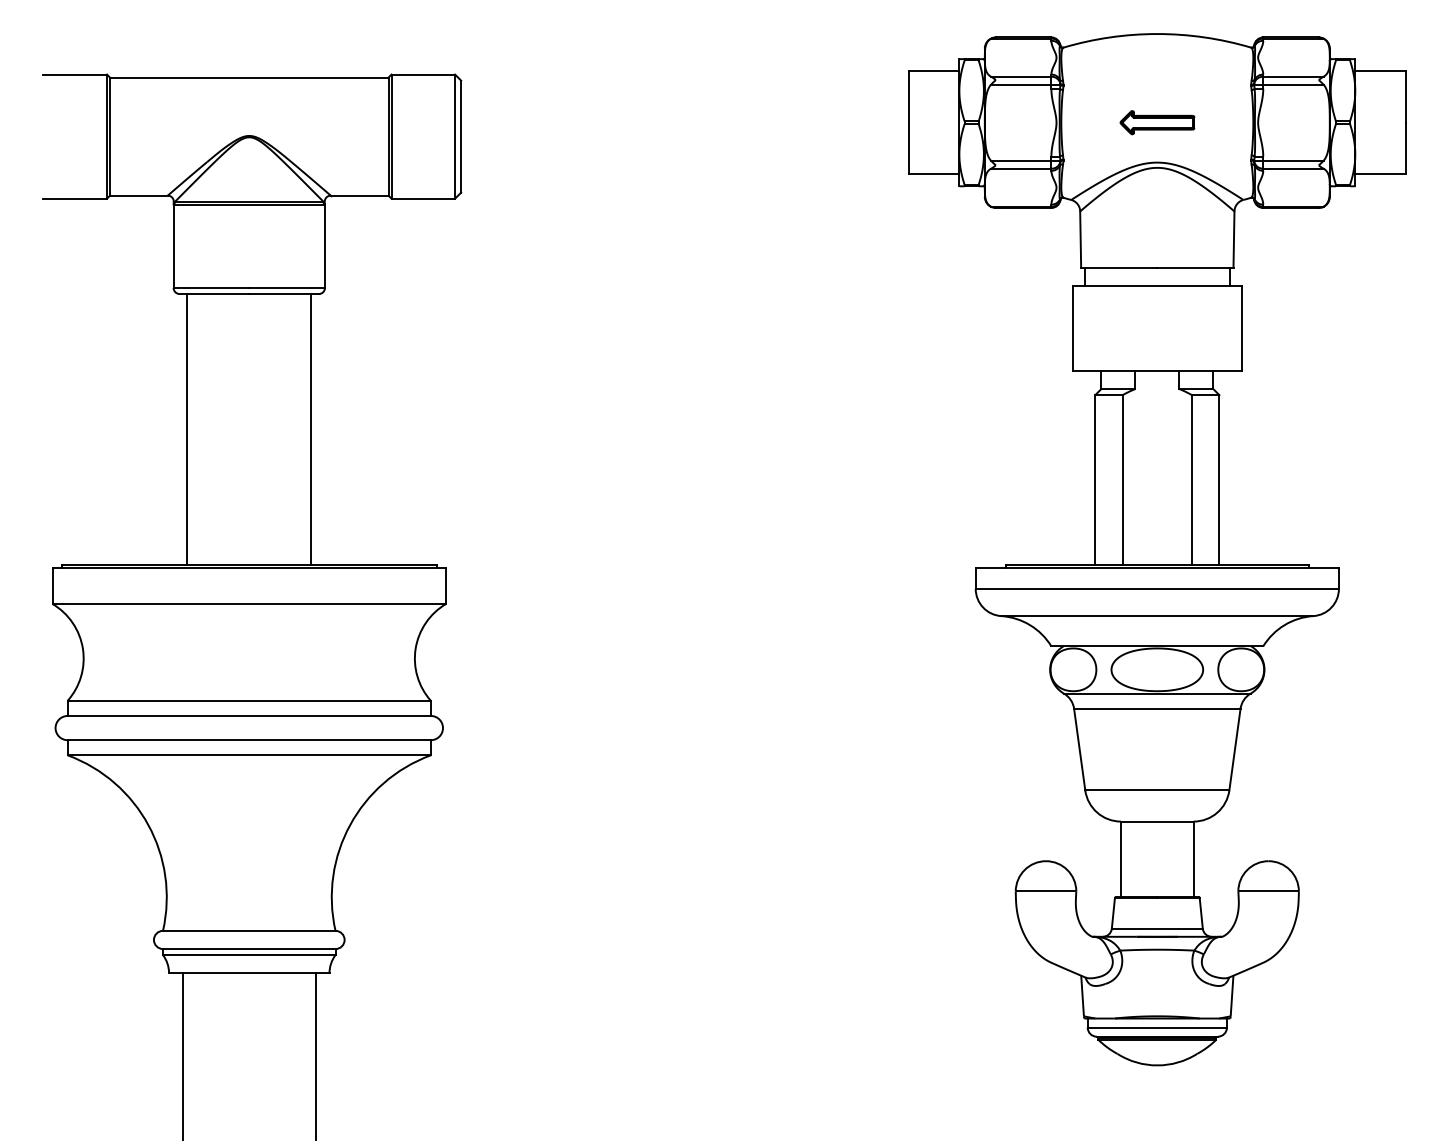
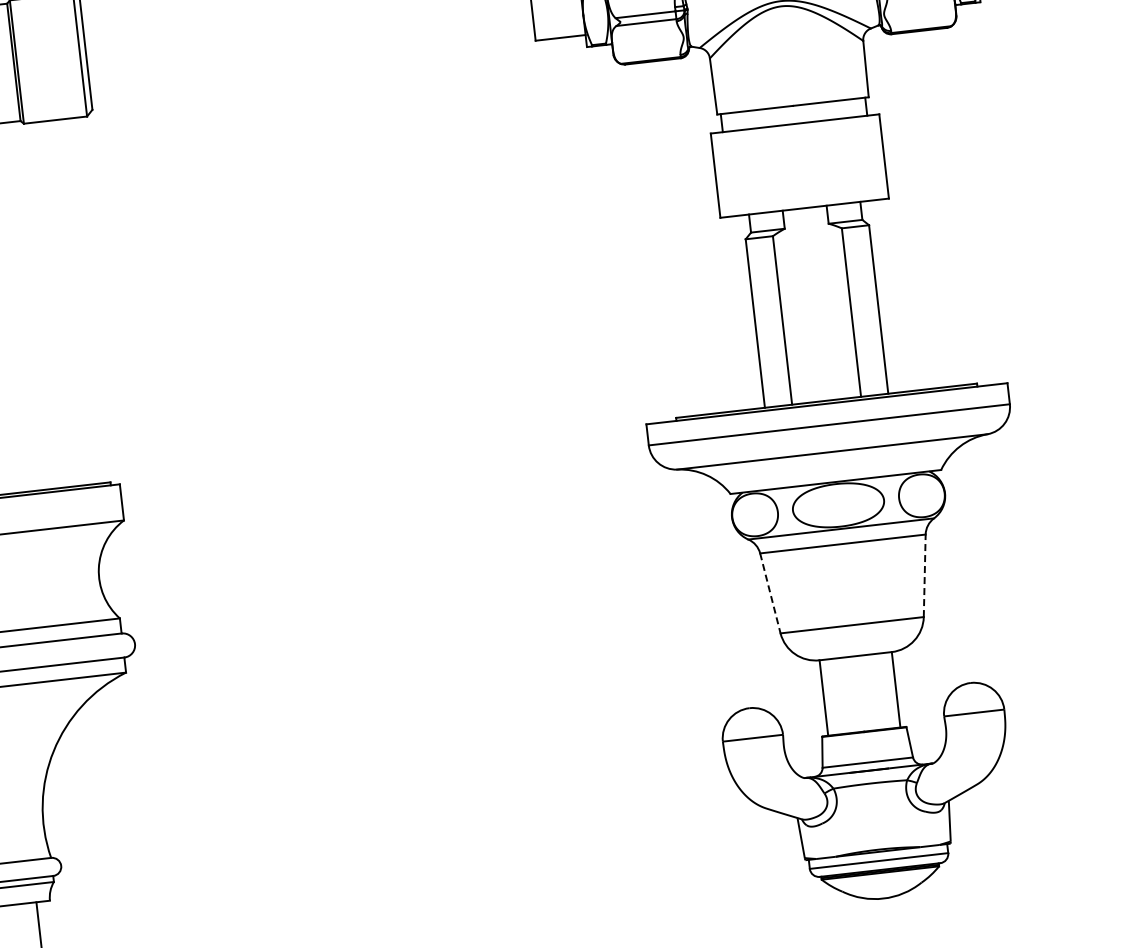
line: (1235, 749) -> (925, 575), solid -> dashed
line: (1079, 750) -> (770, 594), solid -> dashed

